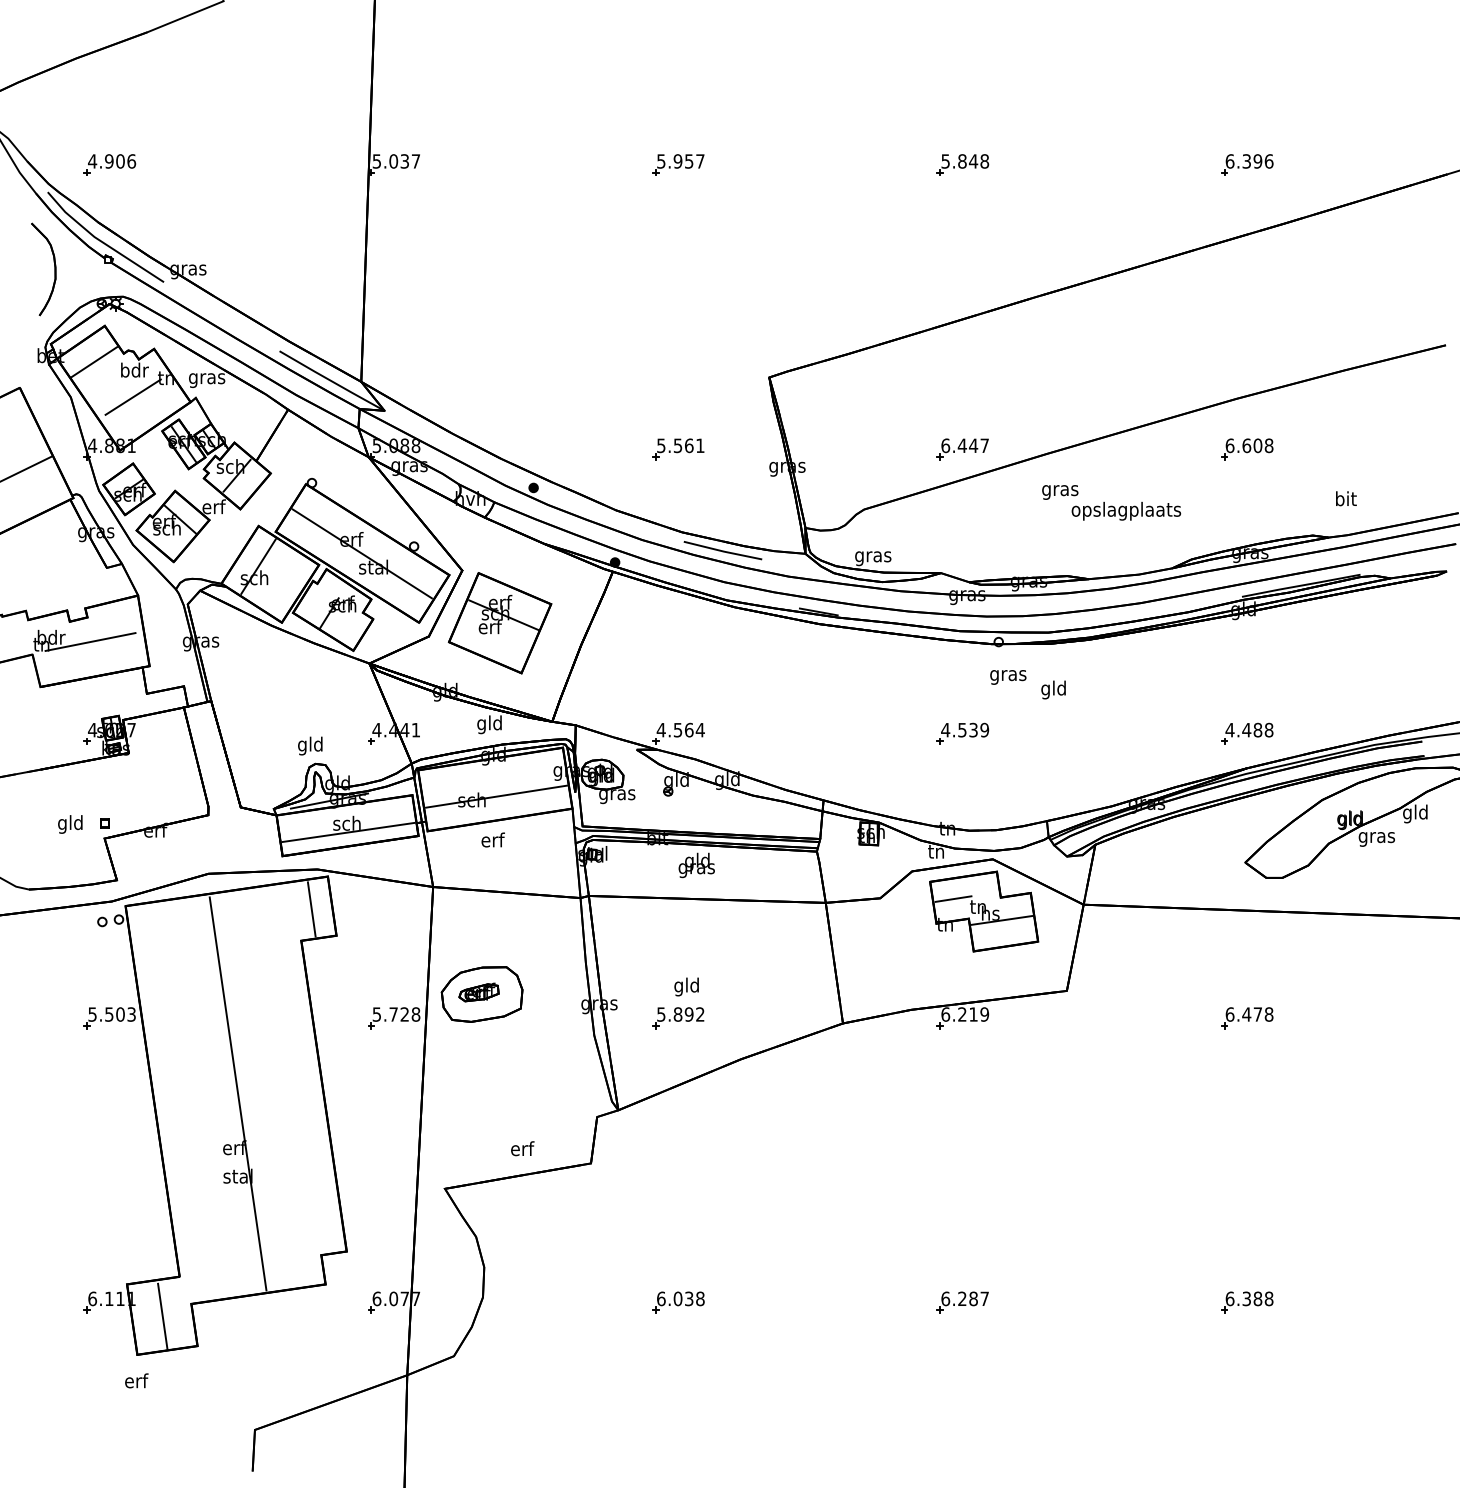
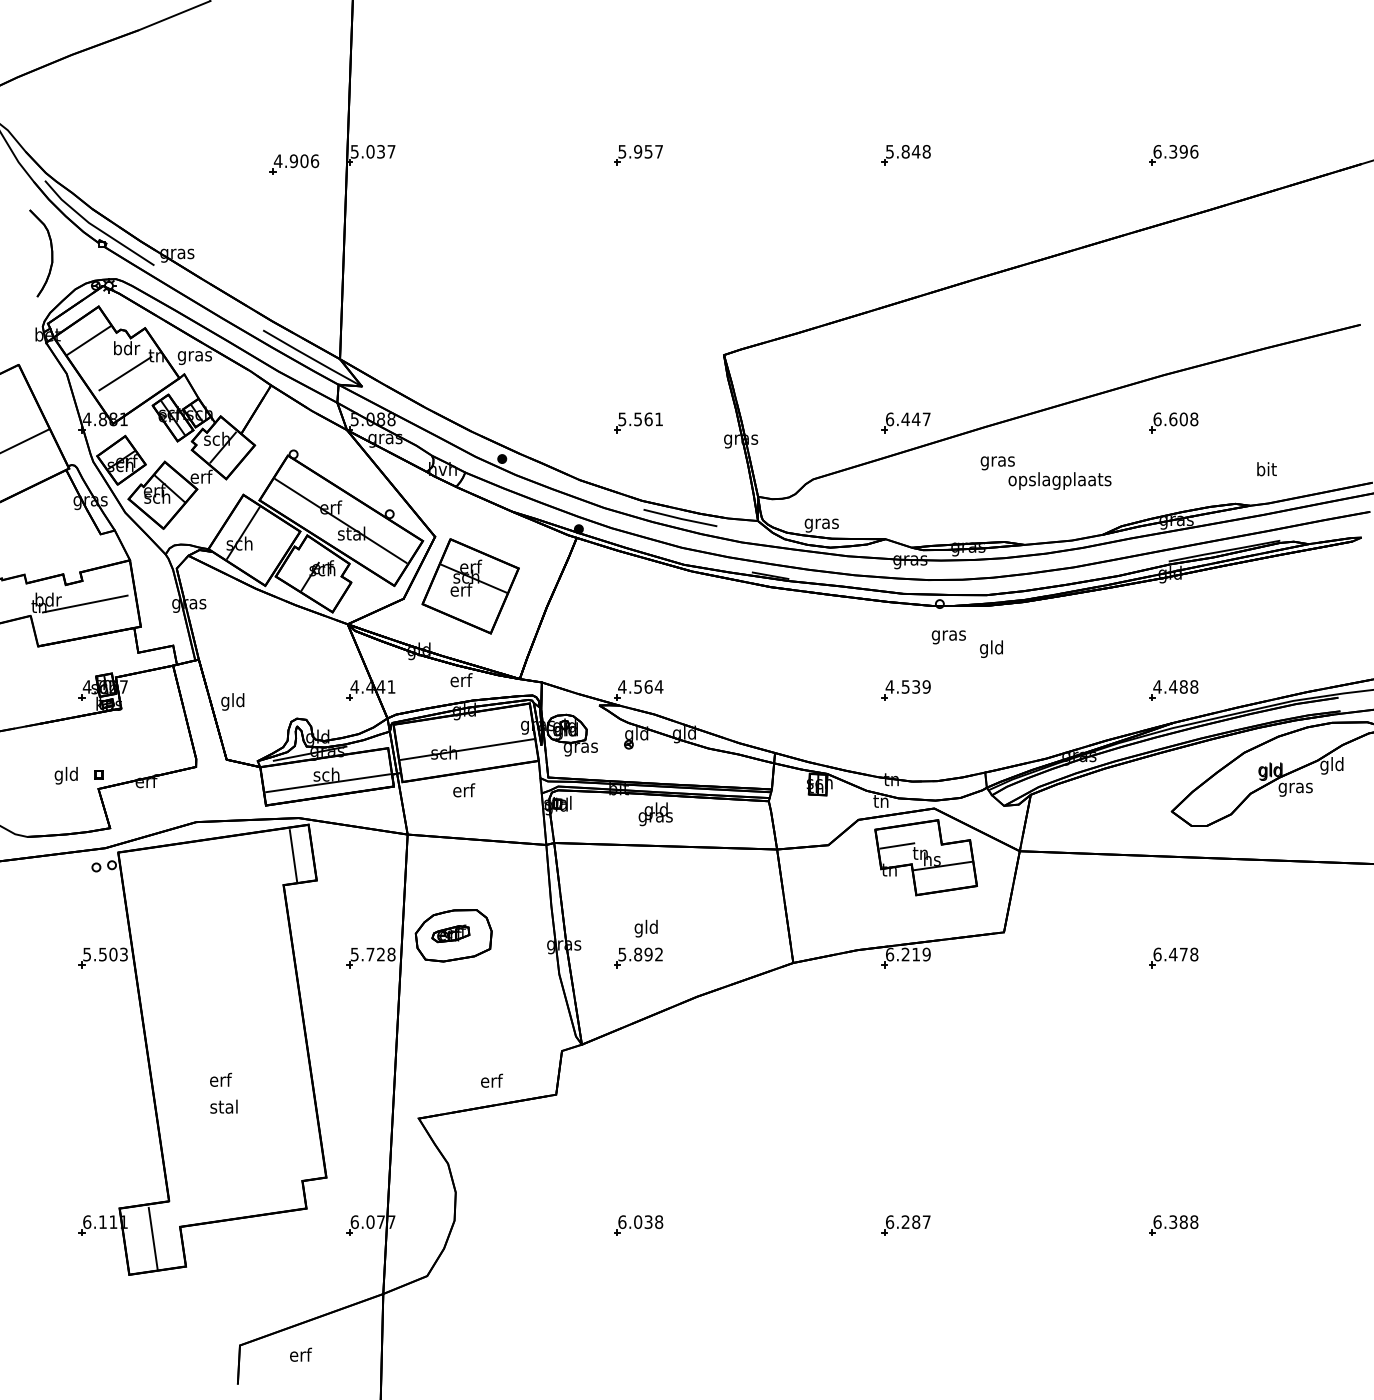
part: (109, 164) -> (294, 164), moved
text: (489, 724) -> (460, 681), gld -> erf
text: (310, 745) -> (232, 701), moved
line: (237, 1093) -> (223, 1028), removed
text: (136, 1380) -> (300, 1354), moved

